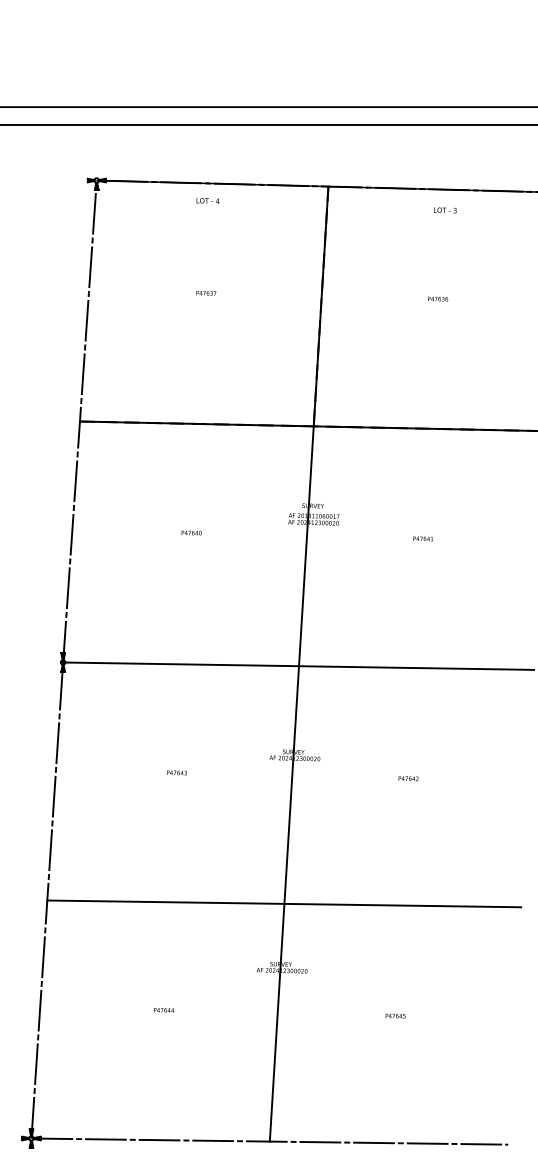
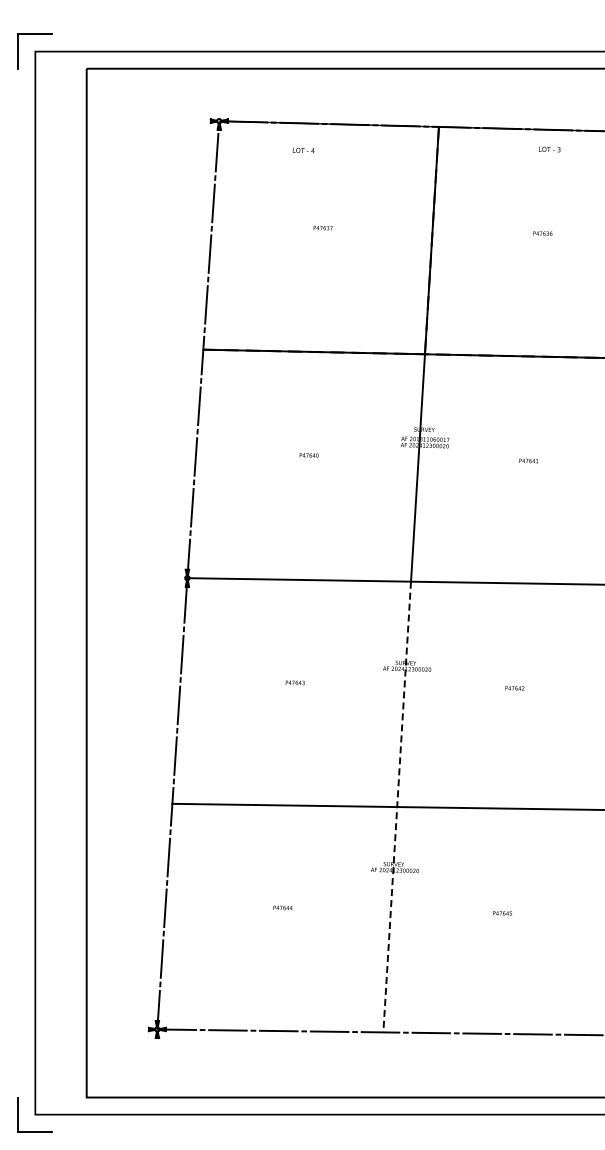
text: (207, 200) -> (303, 150), moved
line: (284, 904) -> (397, 807), solid -> dashed

